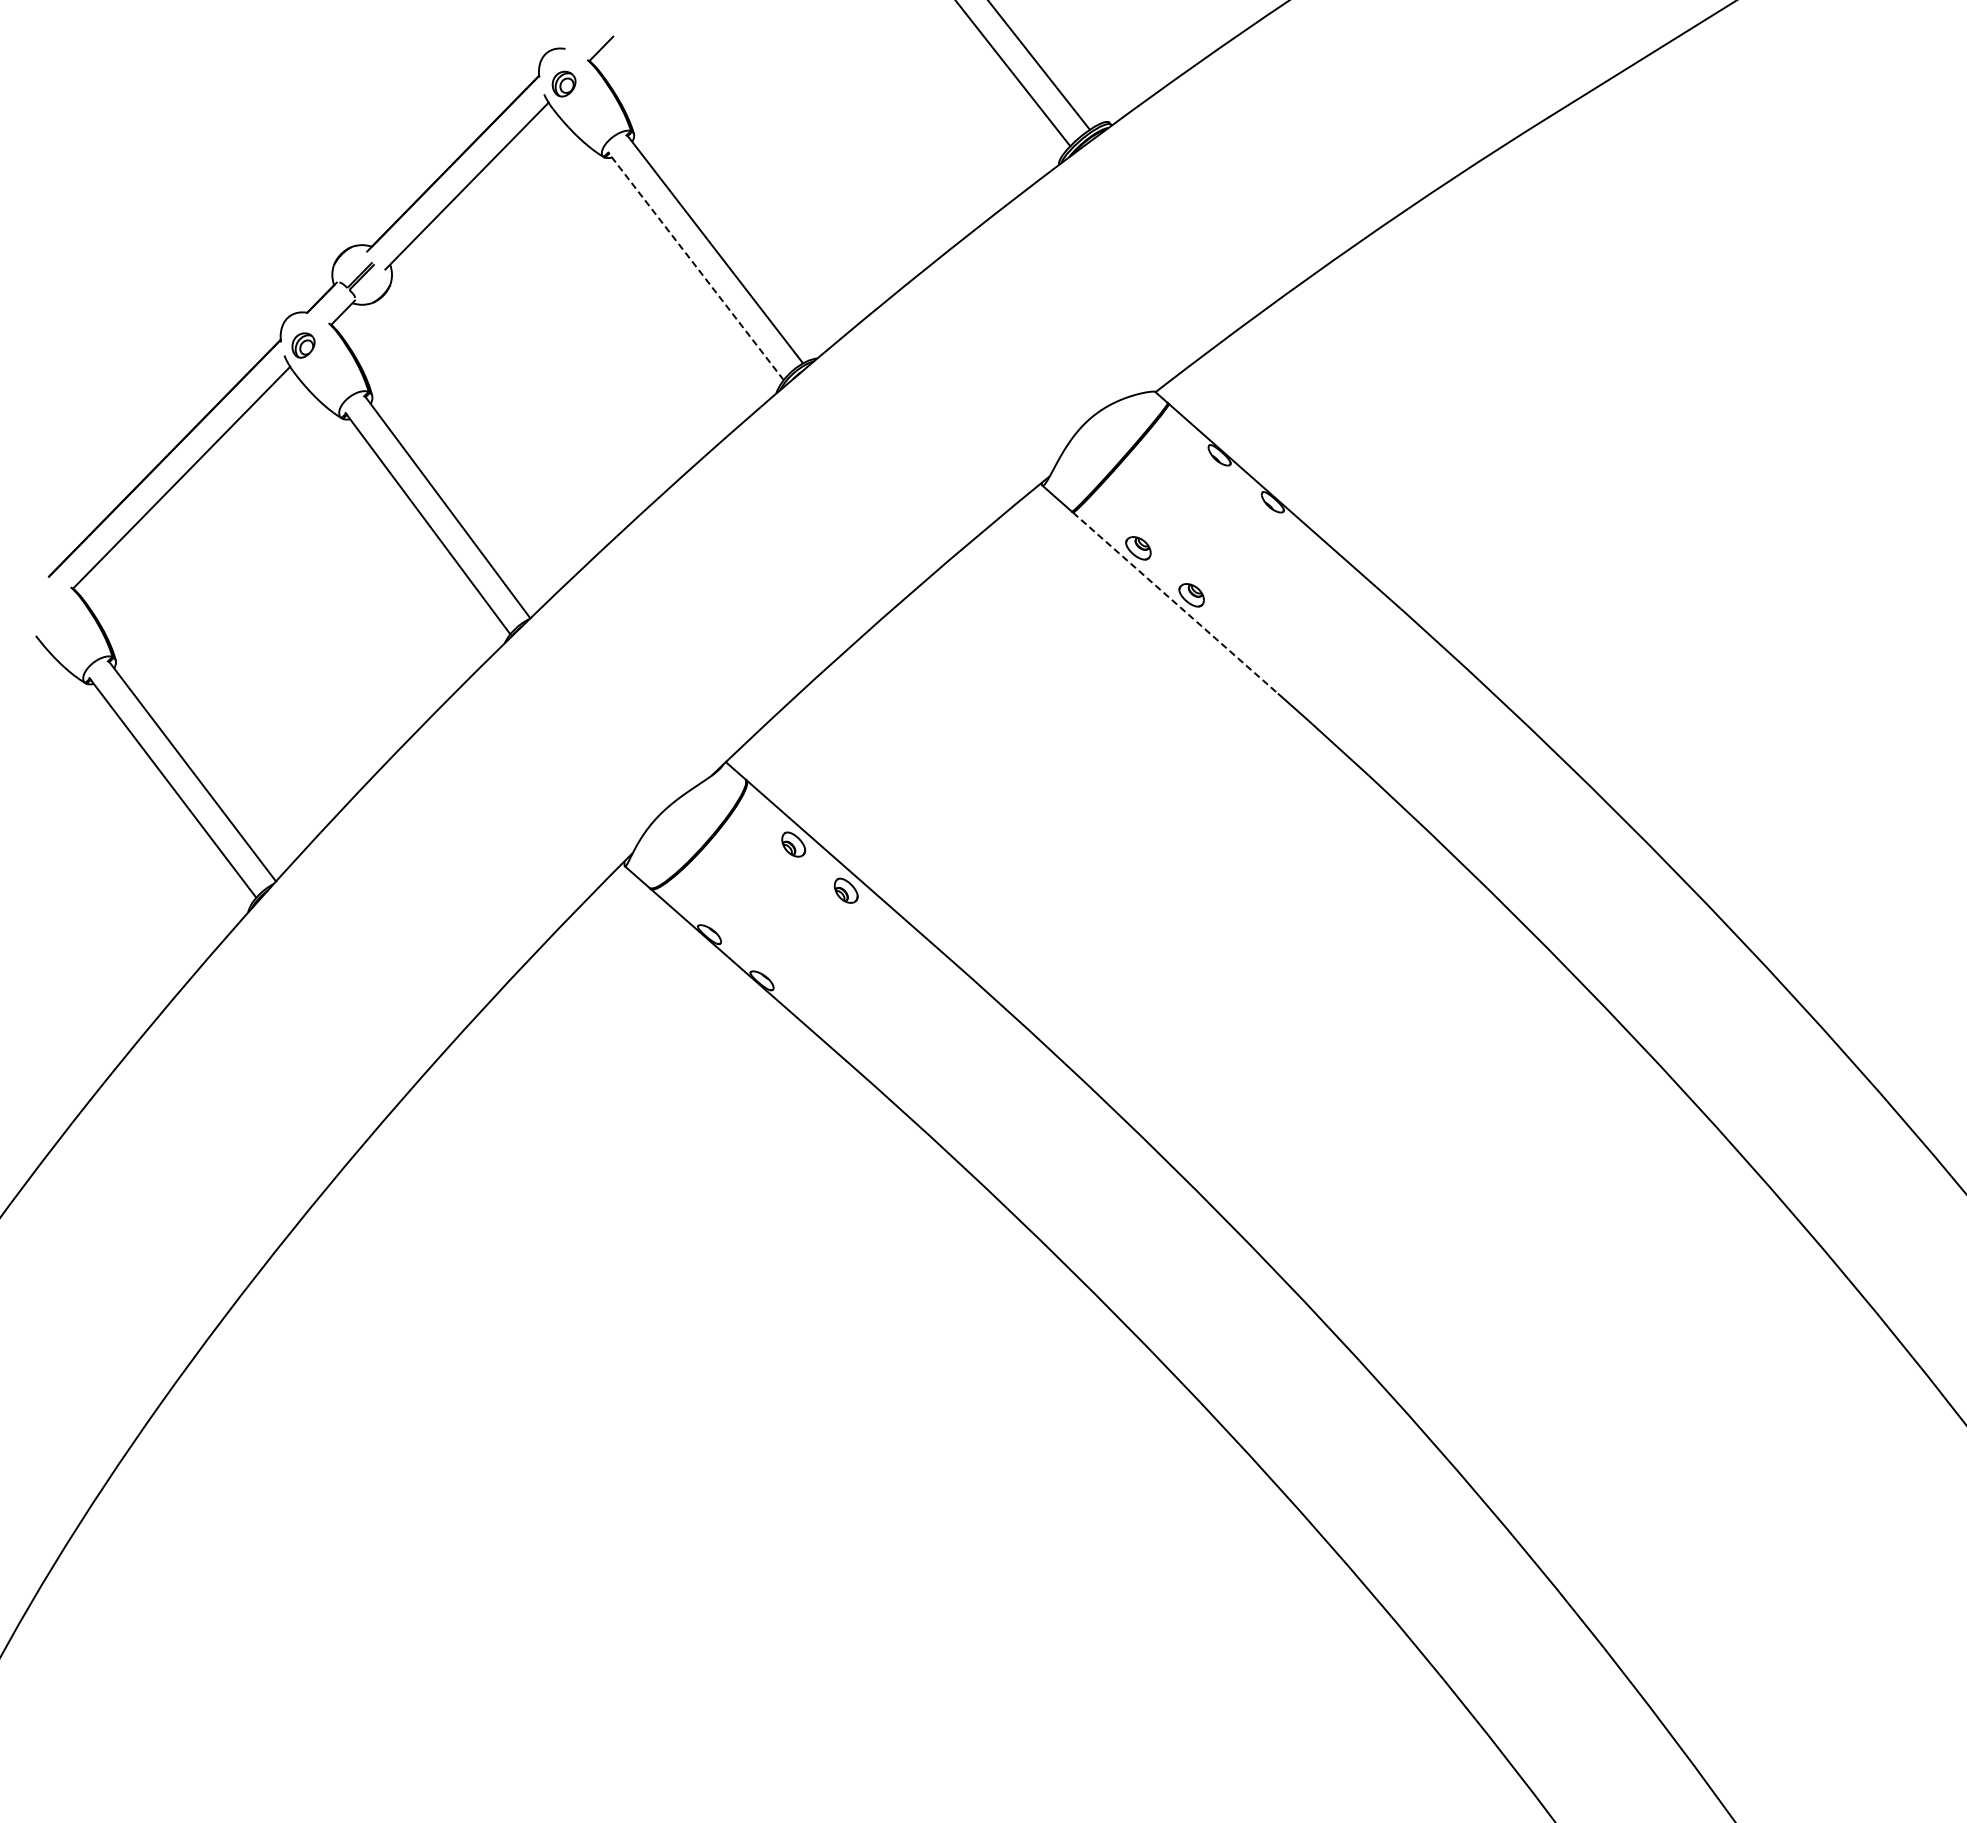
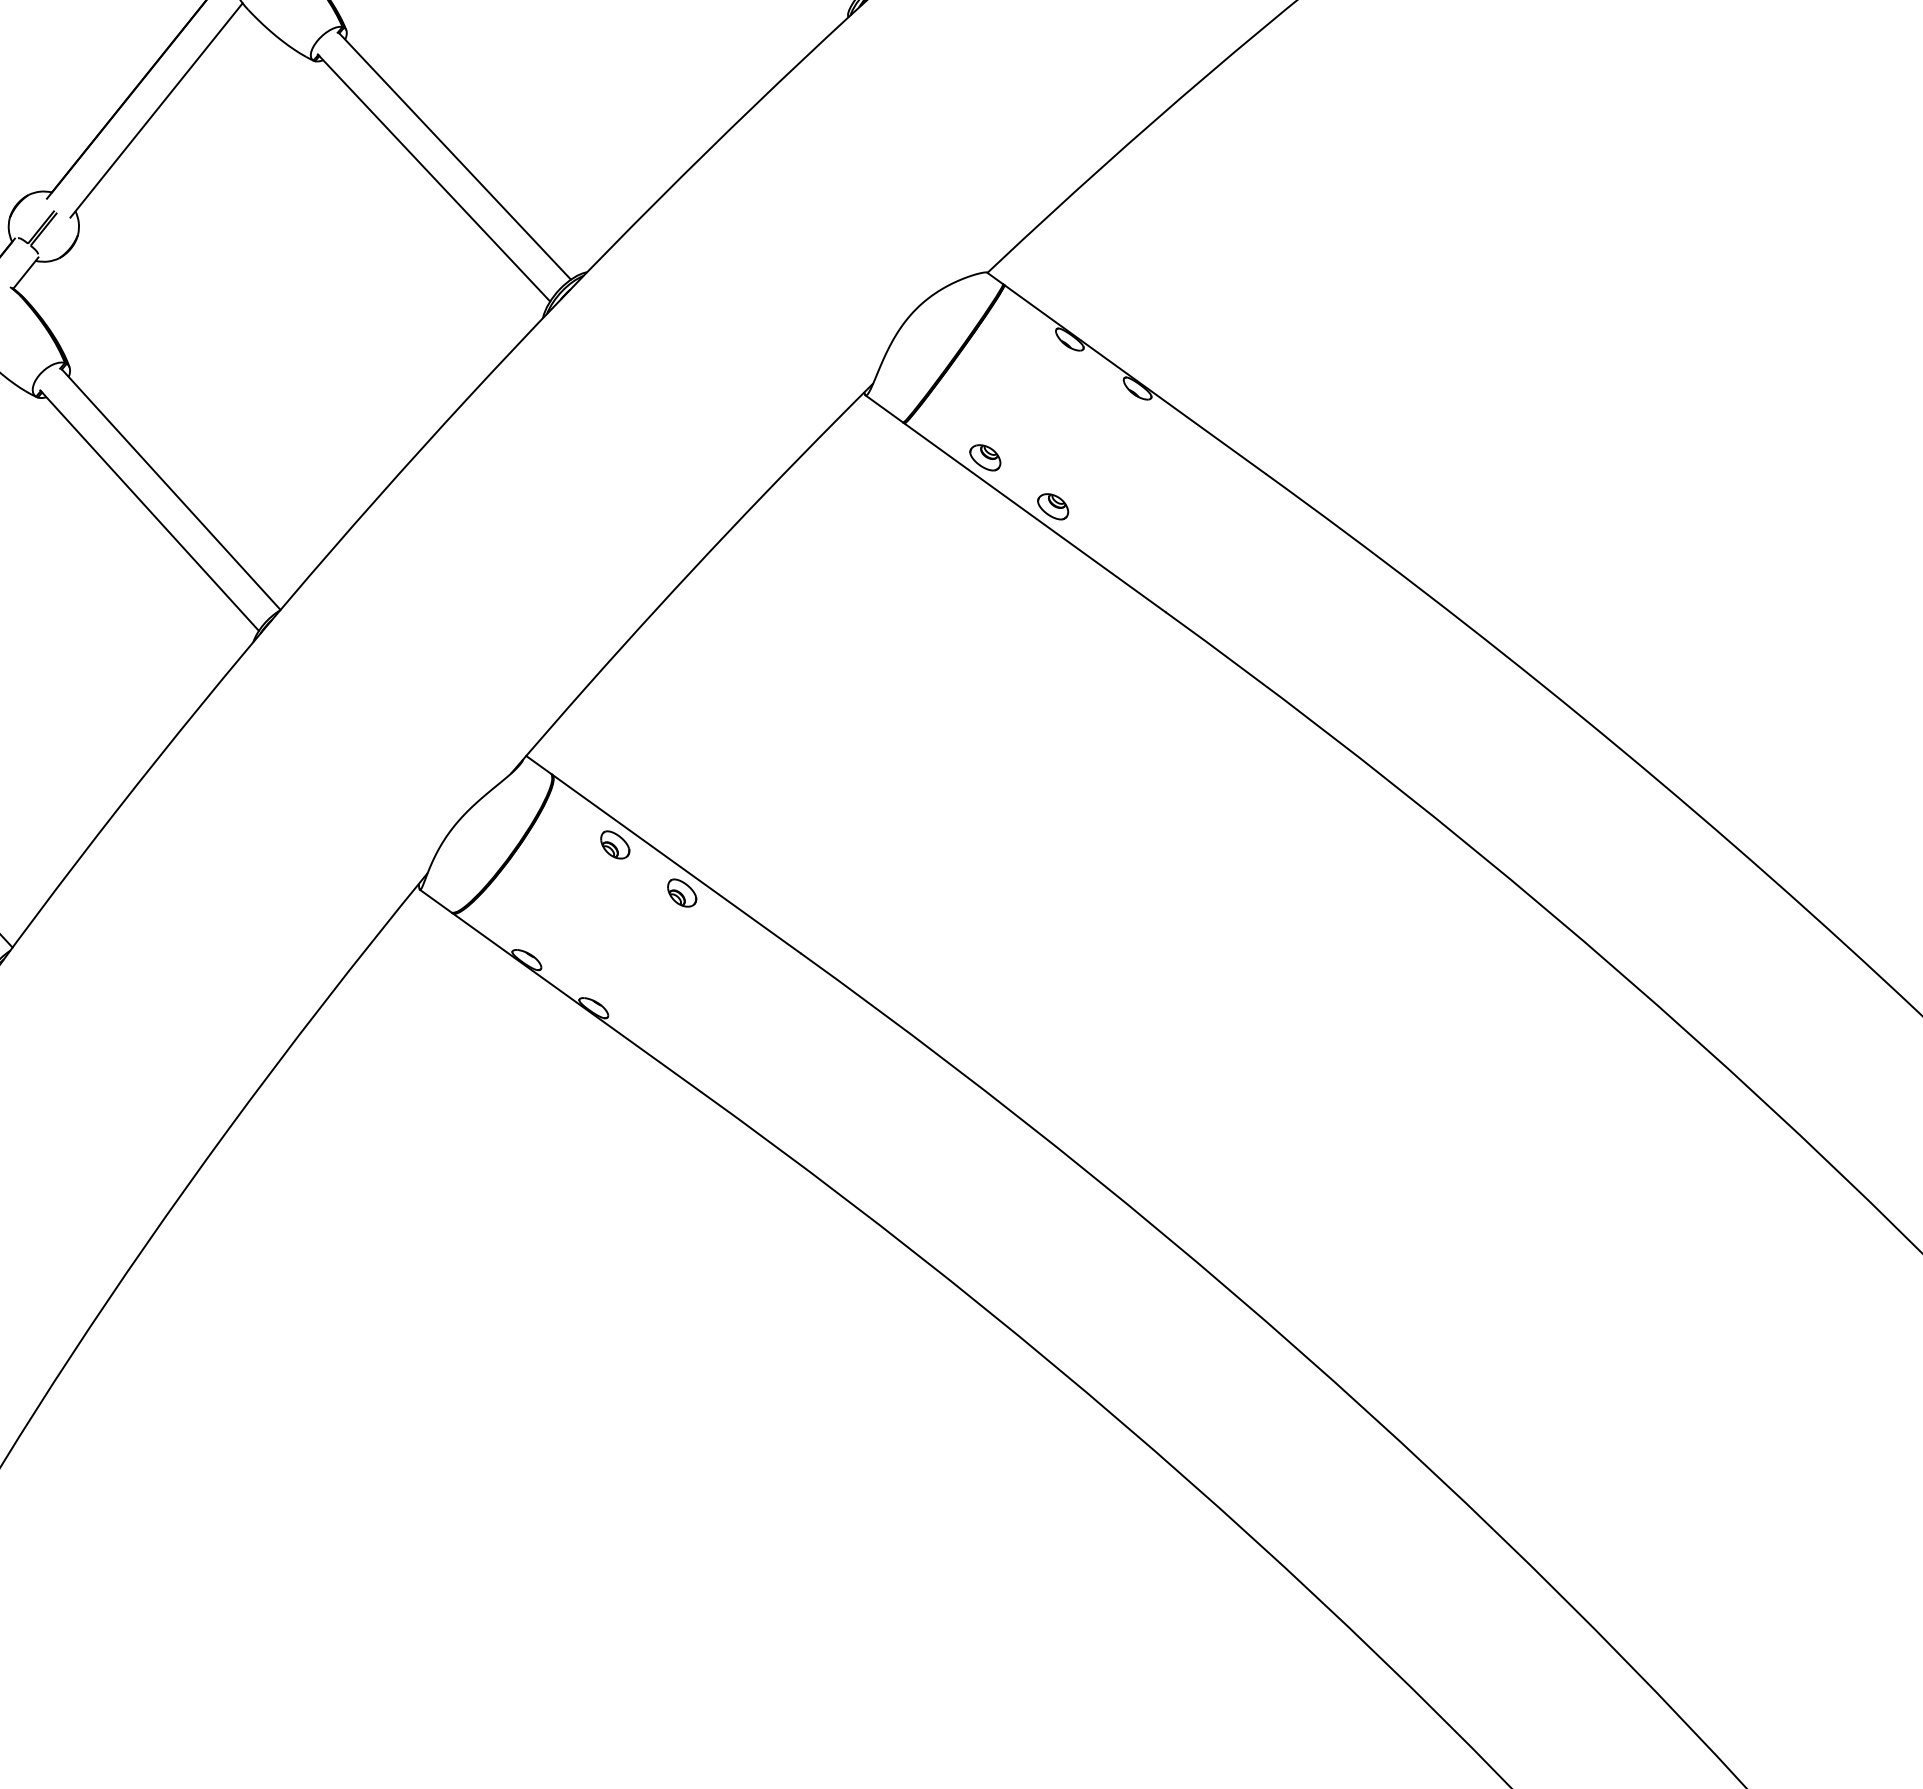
line: (695, 266) -> (433, 178), dashed -> solid
line: (1175, 603) -> (1035, 518), dashed -> solid

